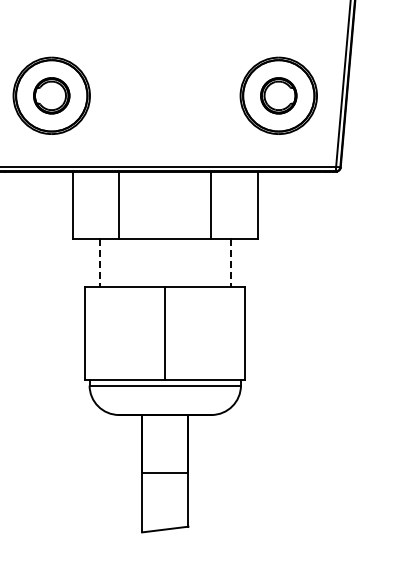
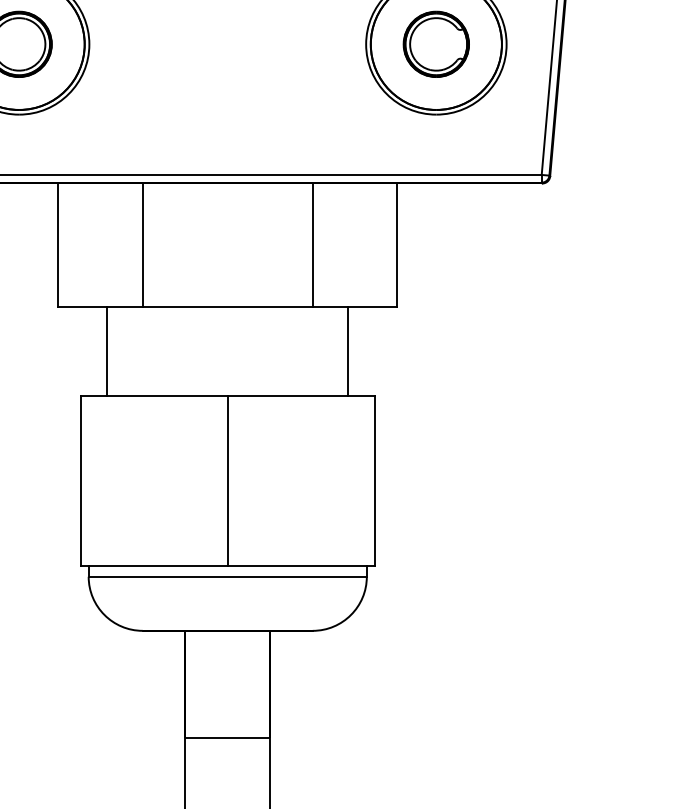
line: (99, 263) -> (106, 352), dashed -> solid
line: (230, 263) -> (347, 352), dashed -> solid

